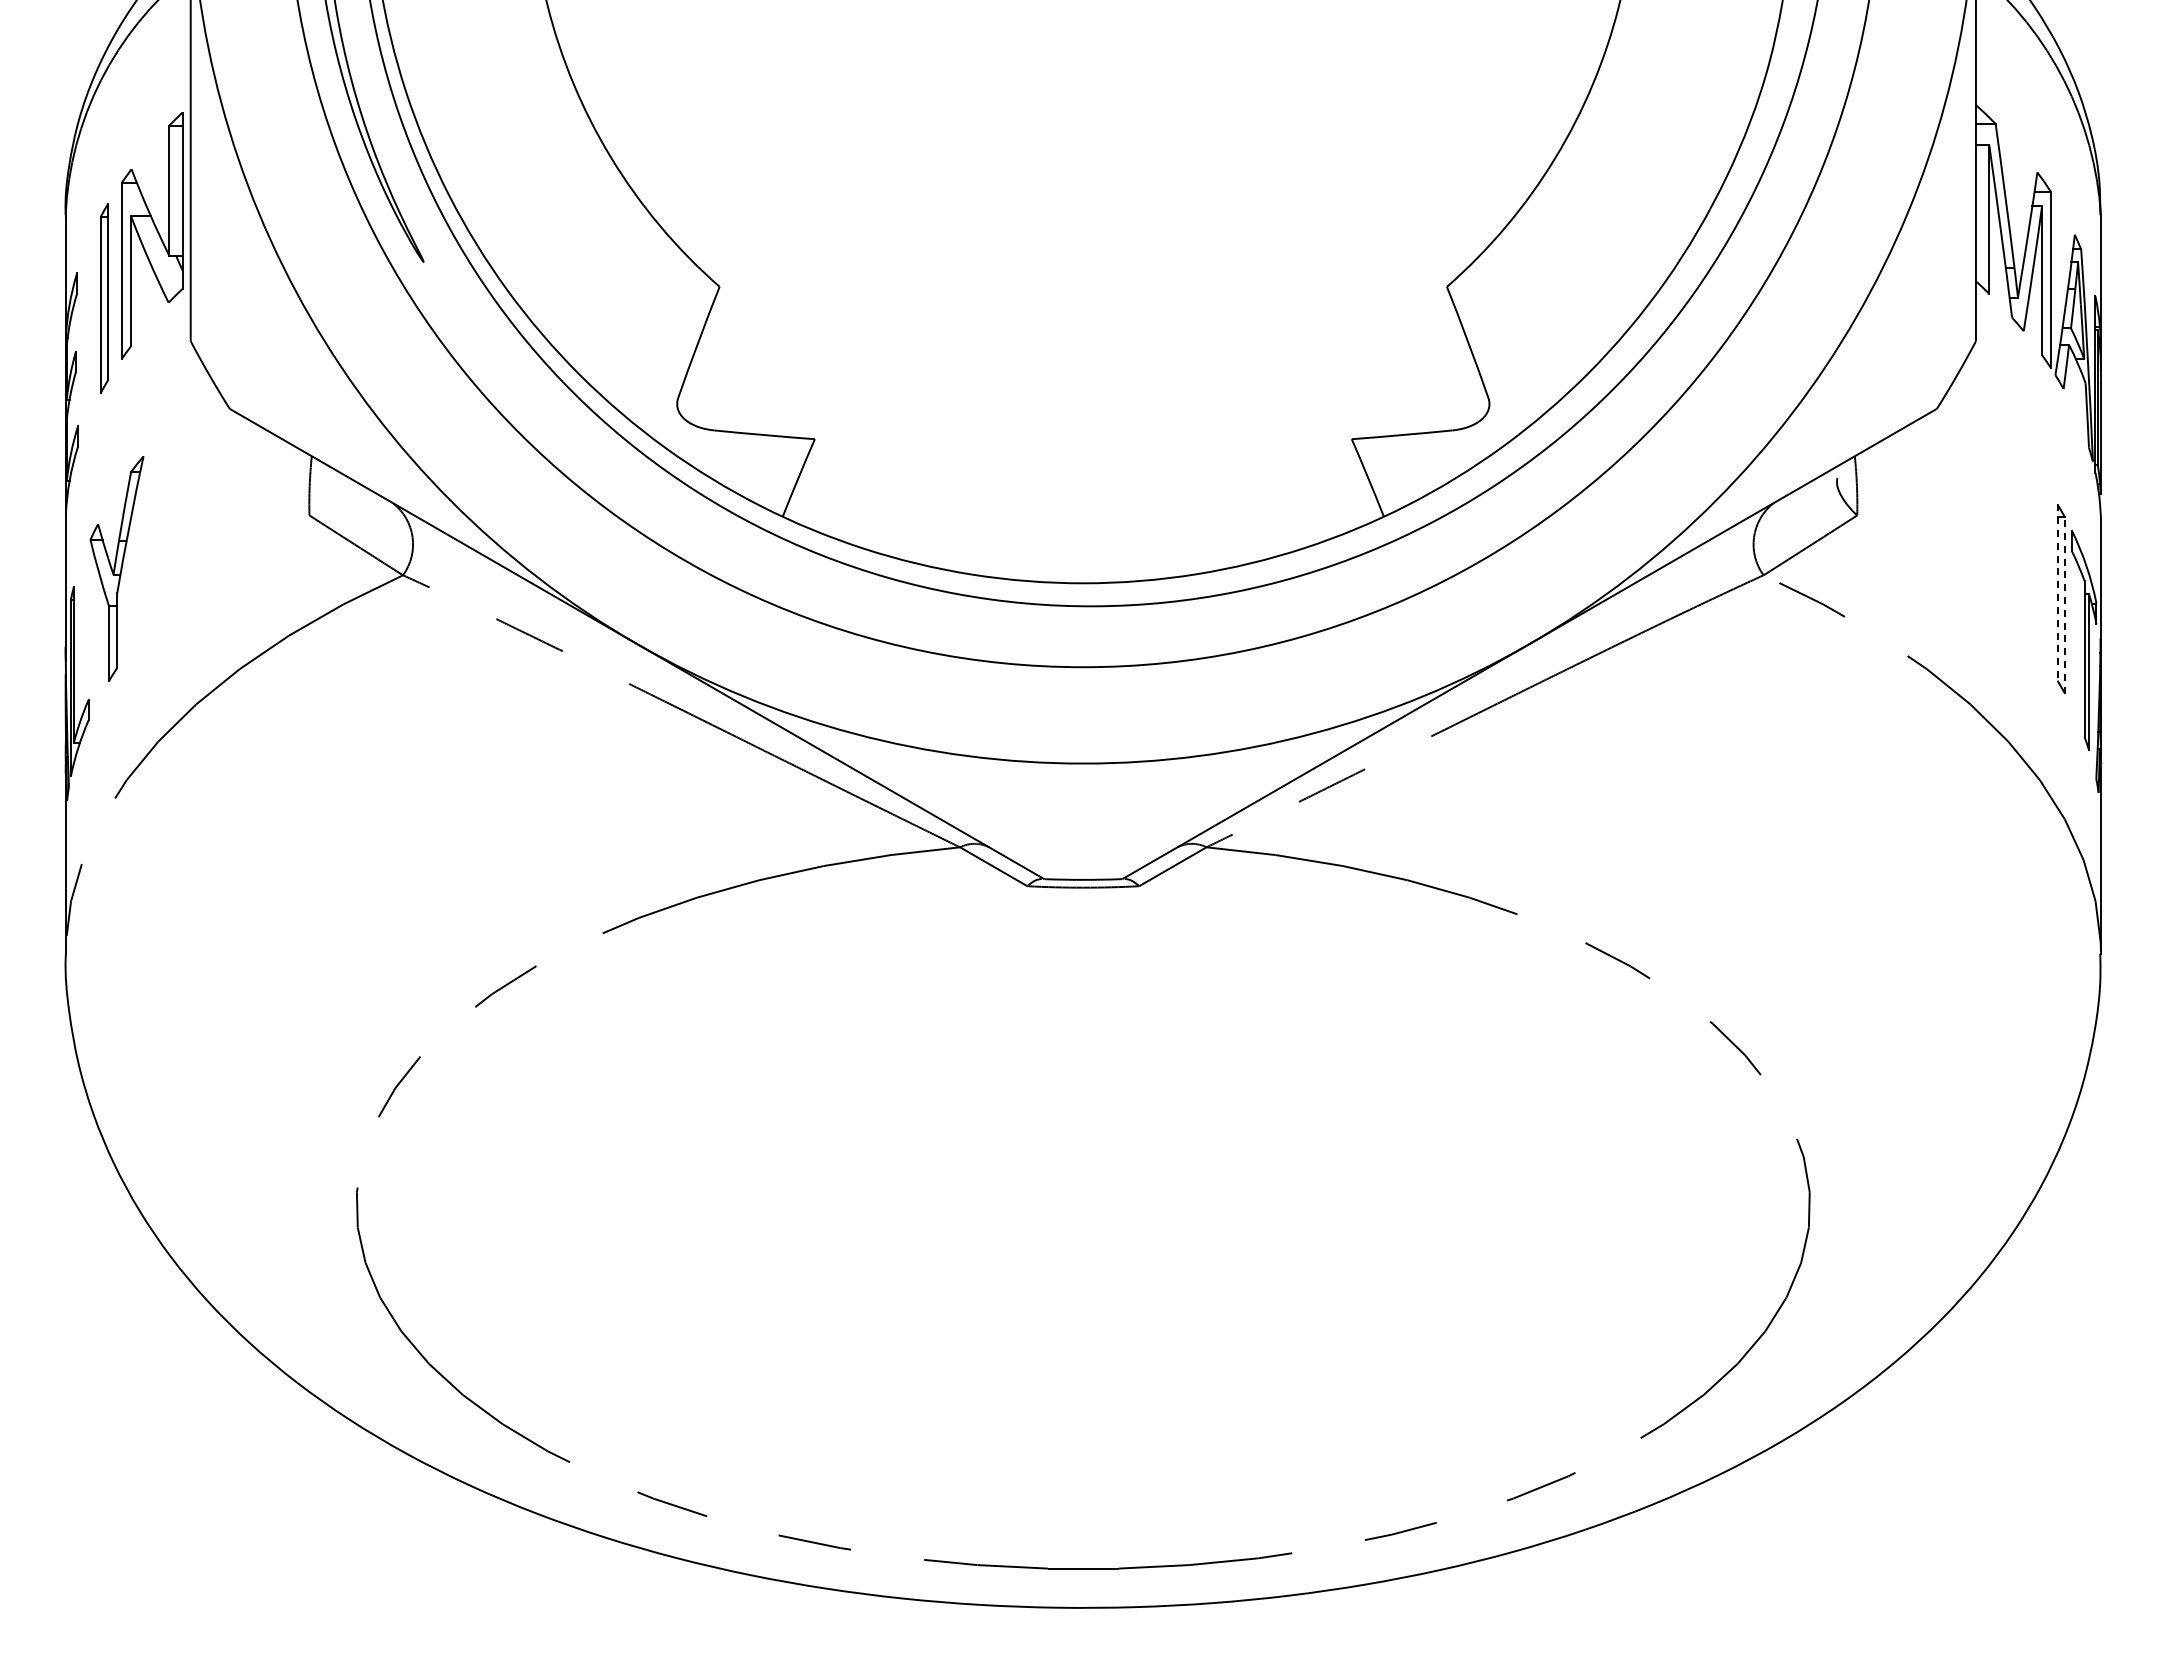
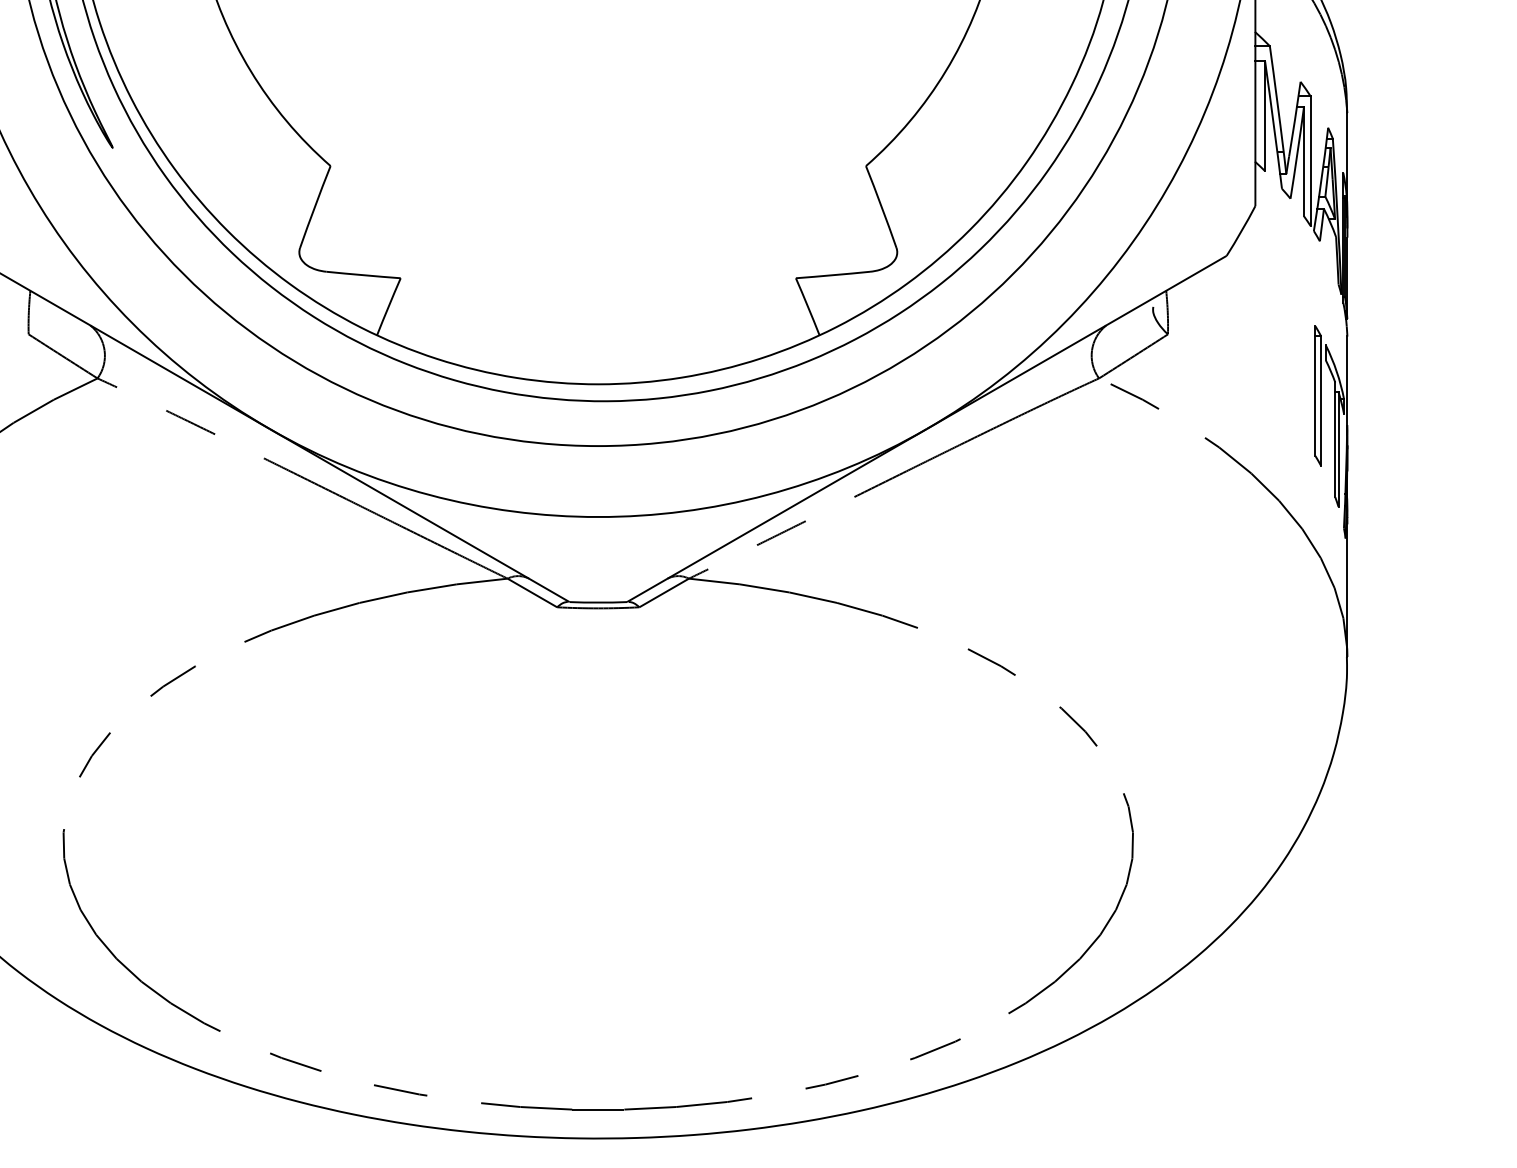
line: (2057, 593) -> (1315, 391), dashed -> solid
line: (2065, 605) -> (1321, 400), dashed -> solid

